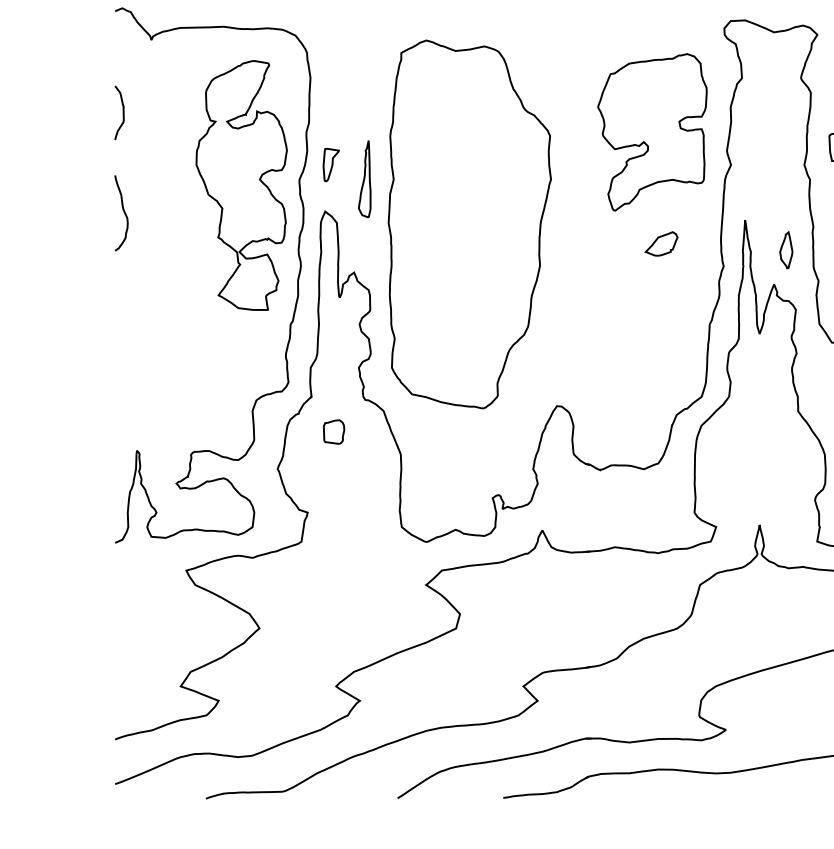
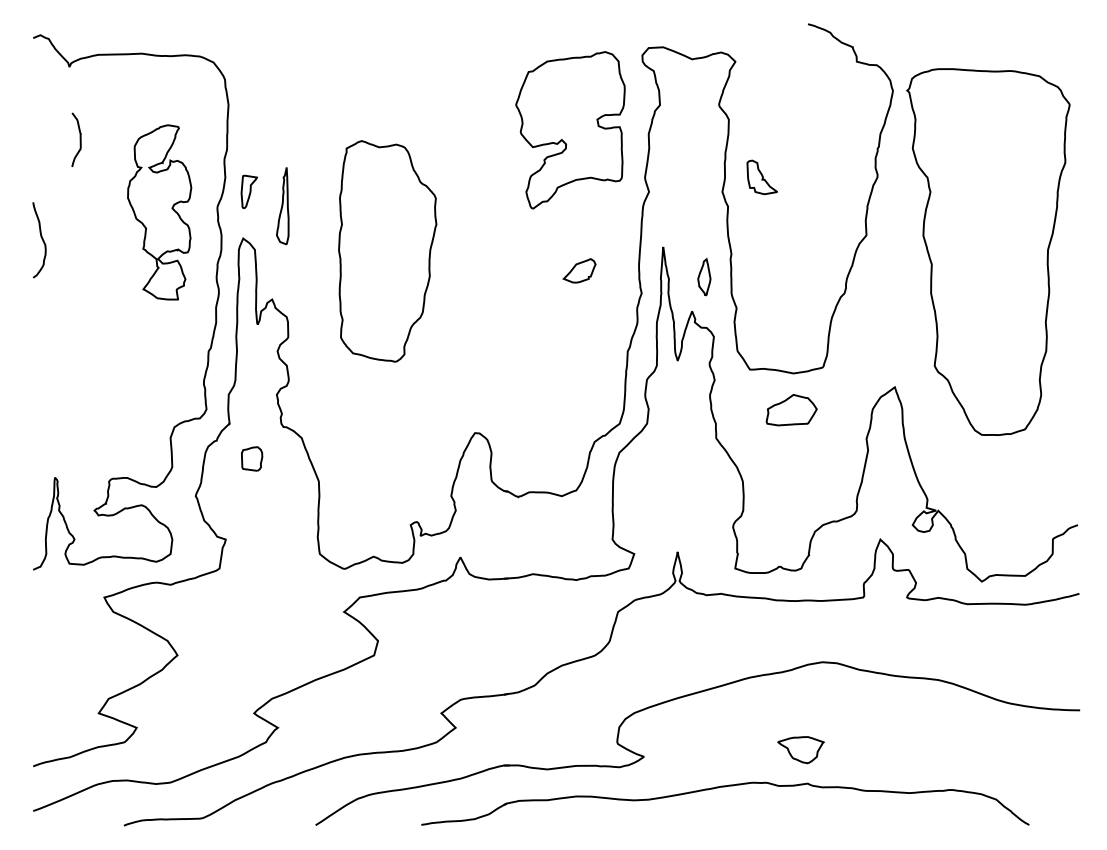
curve: (122, 112) -> (79, 139), moved
part: (652, 132) -> (570, 130), moved
part: (241, 185) -> (159, 212), size x0.7
part: (469, 224) -> (387, 251), size x0.6

